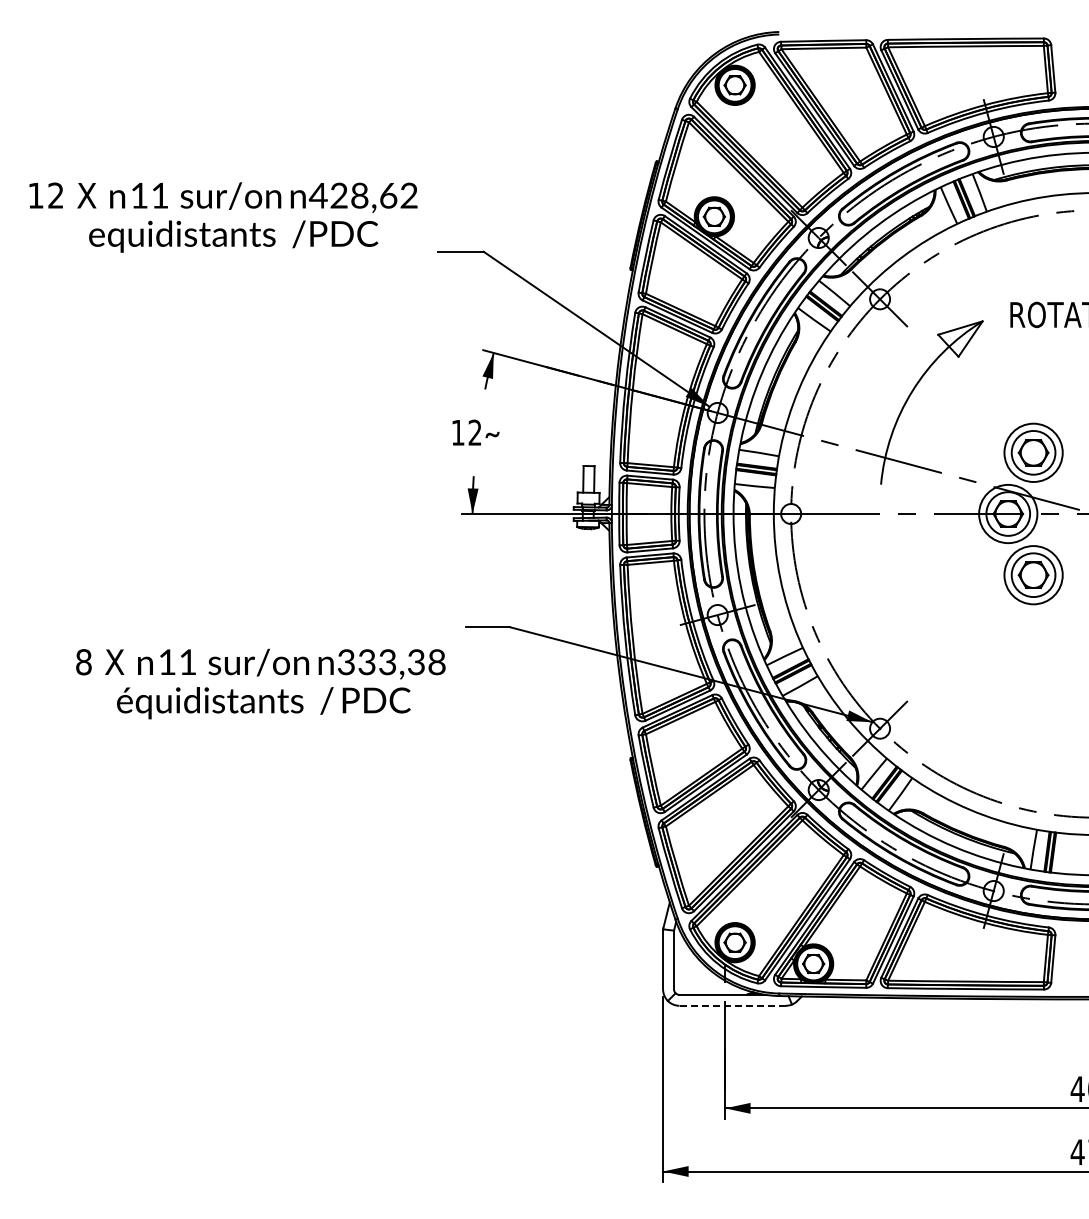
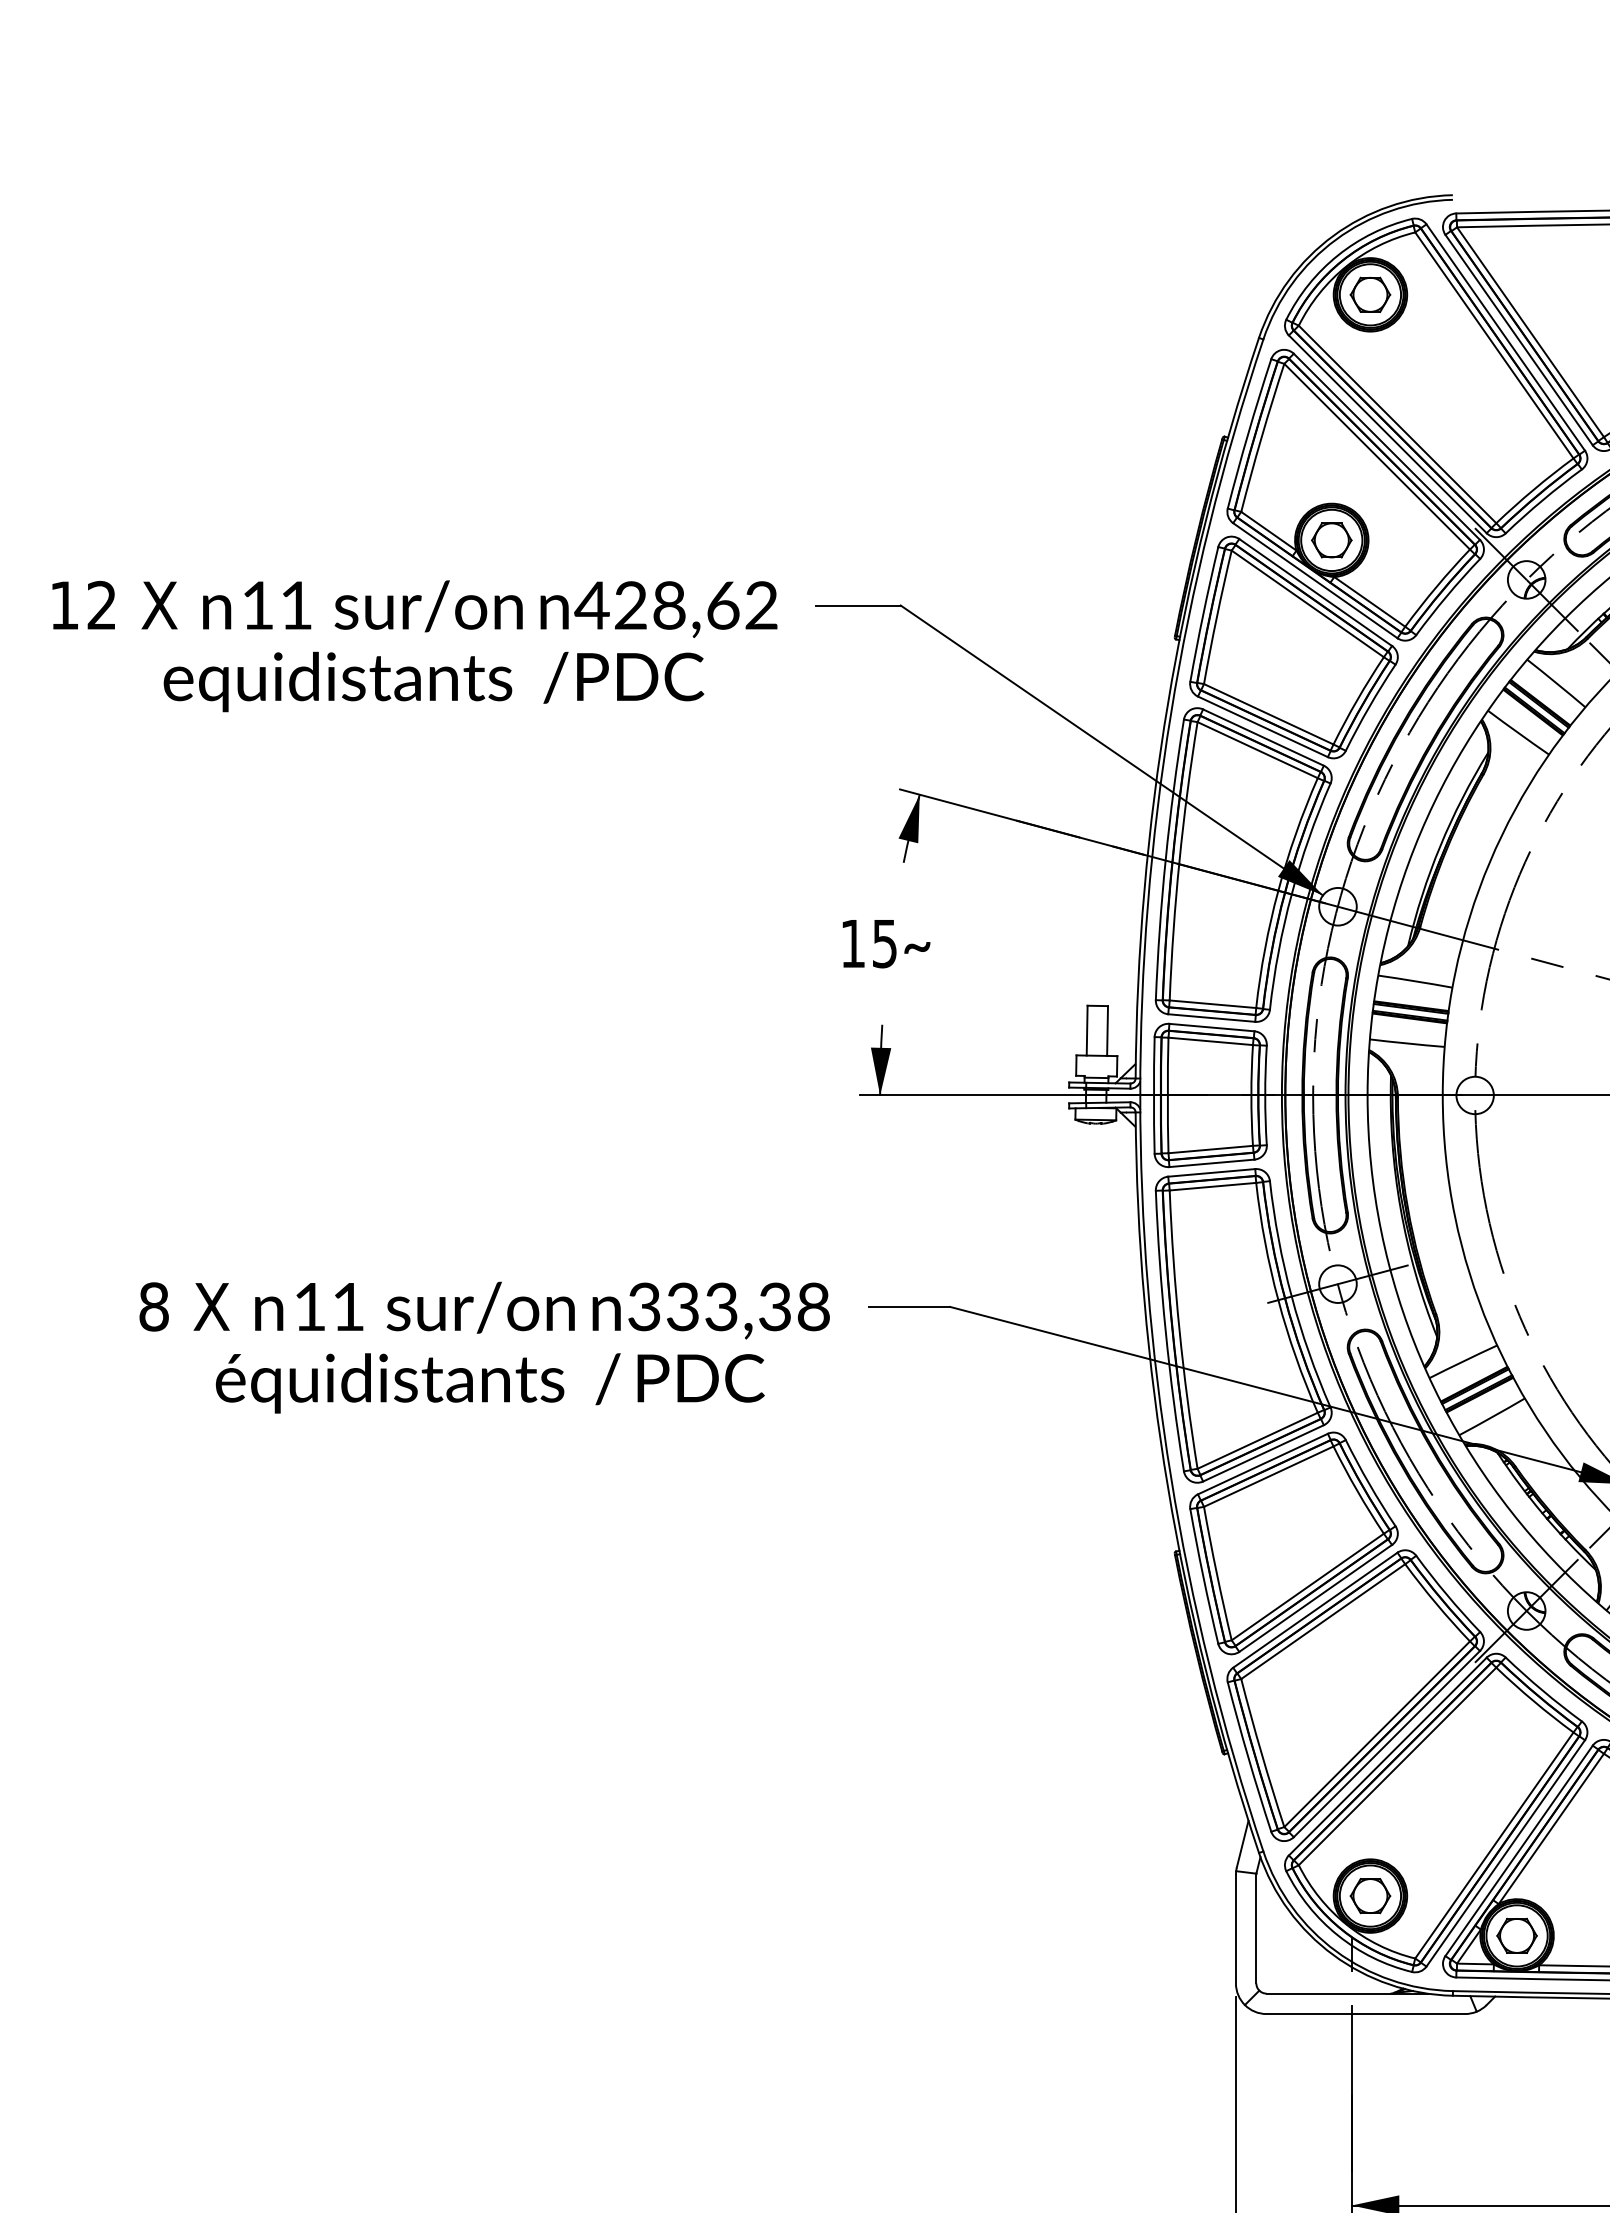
text: (223, 217) -> (414, 646), moved
text: (474, 432) -> (883, 943), 12 -> 15
text: (260, 683) -> (483, 1346), moved
line: (732, 1005) -> (1365, 2013), dashed -> solid

